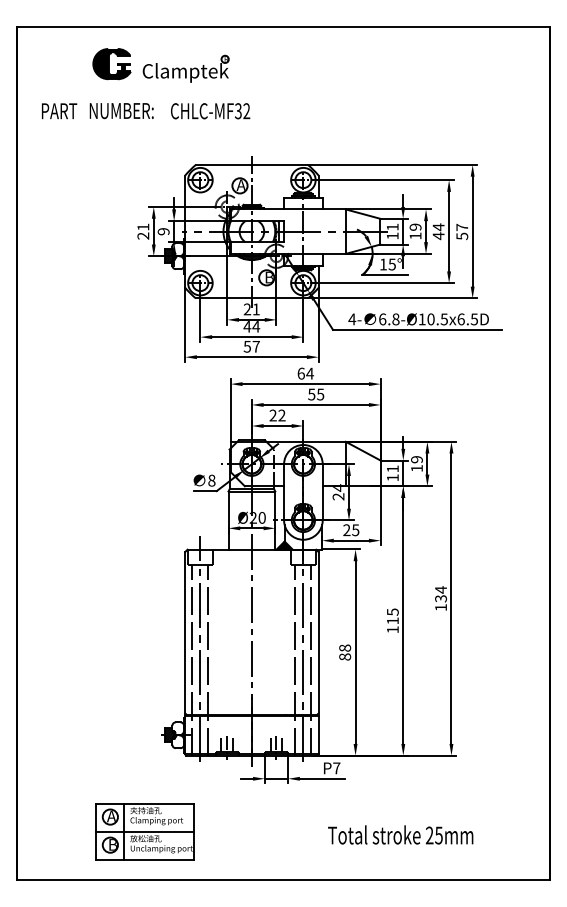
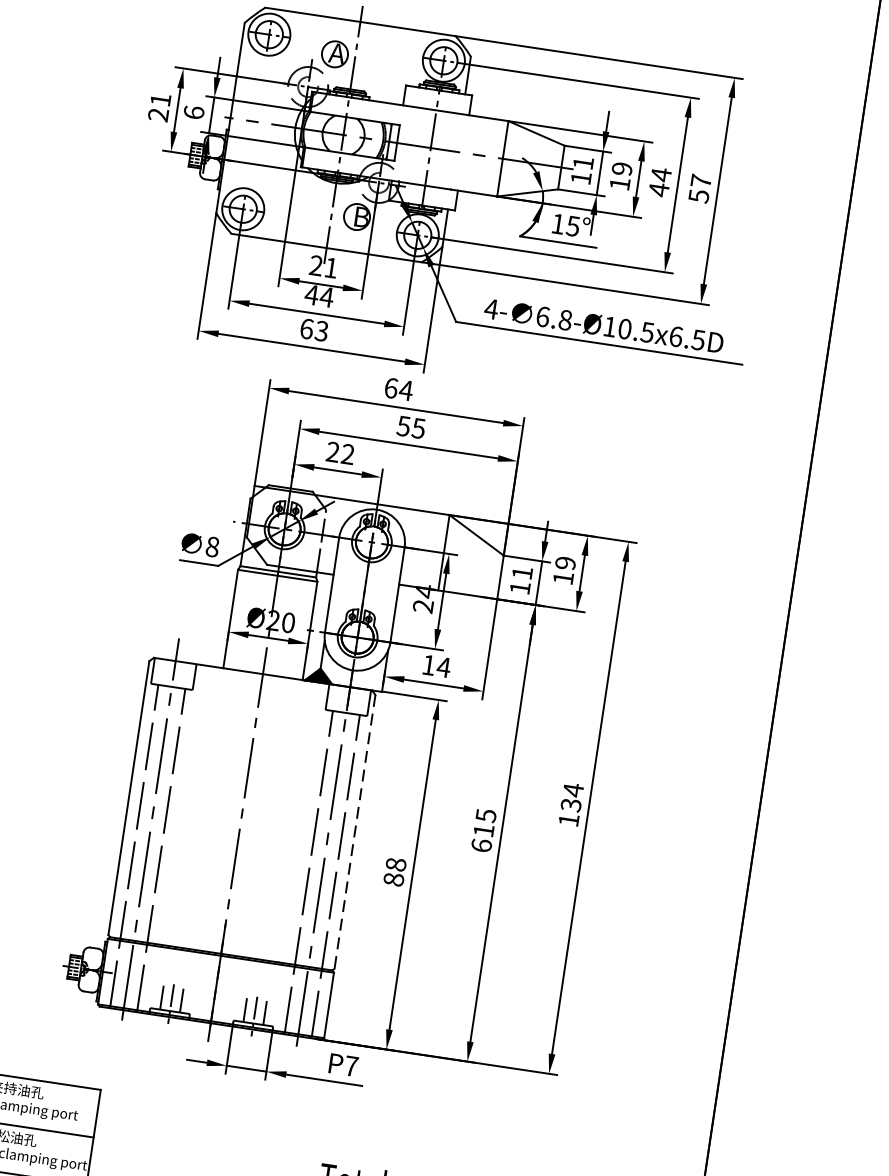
text: (163, 231) -> (193, 112), 9 -> 6
text: (251, 346) -> (313, 329), 57 -> 63
text: (351, 530) -> (436, 666), 25 -> 14
text: (392, 629) -> (481, 845), 115 -> 615
line: (318, 632) -> (354, 831), solid -> dashed

